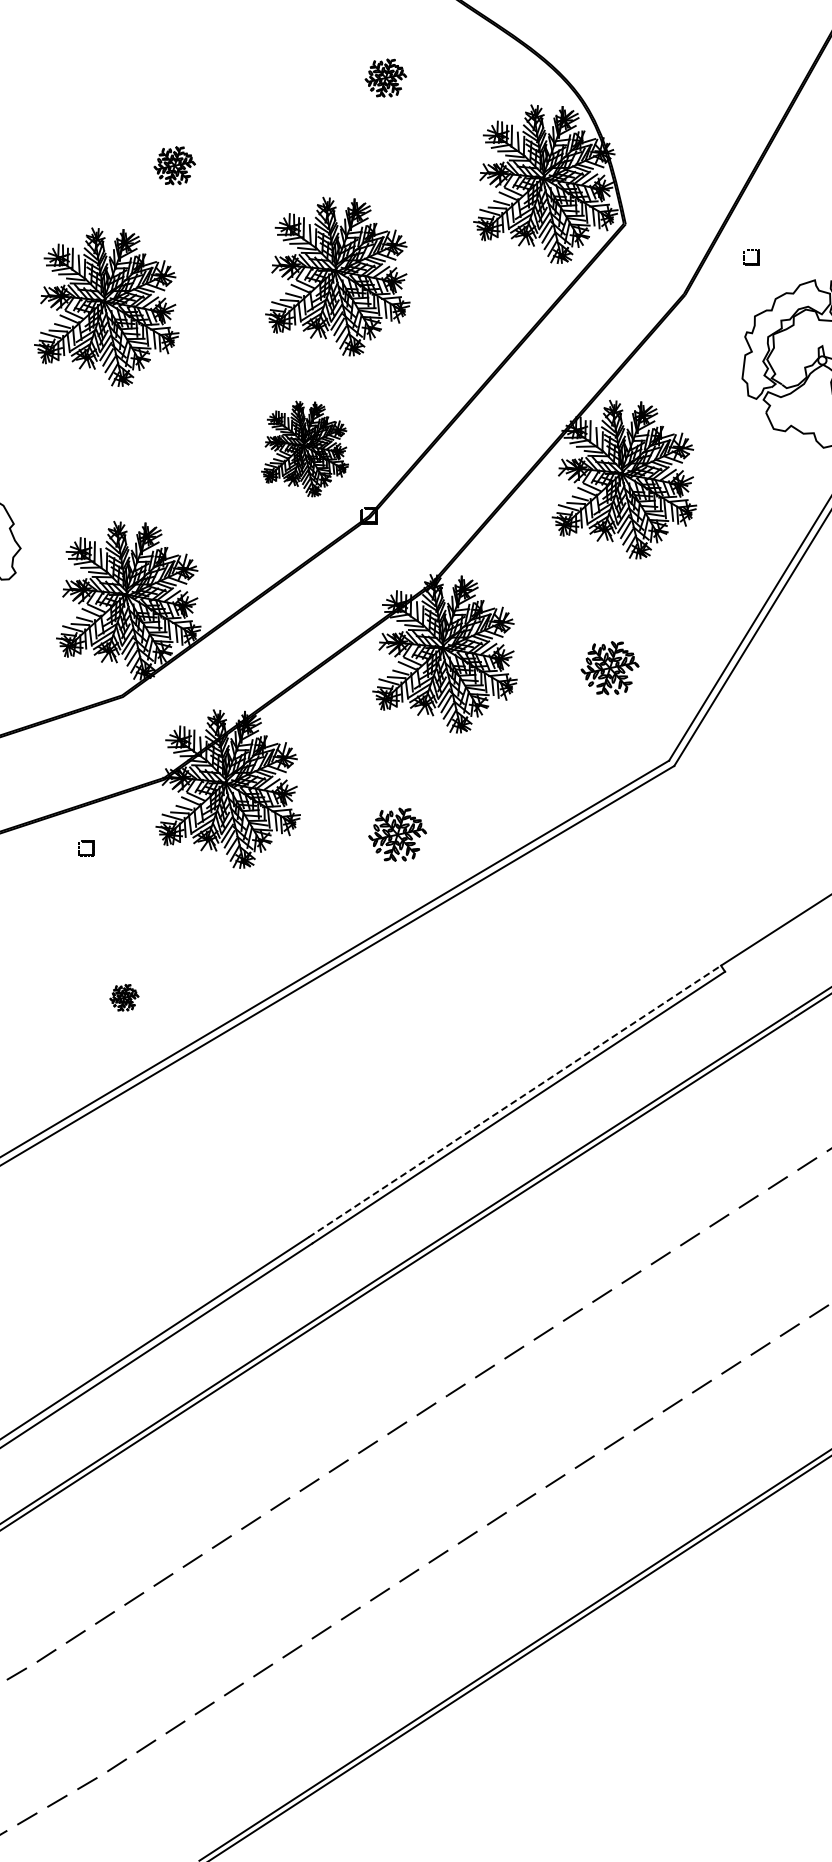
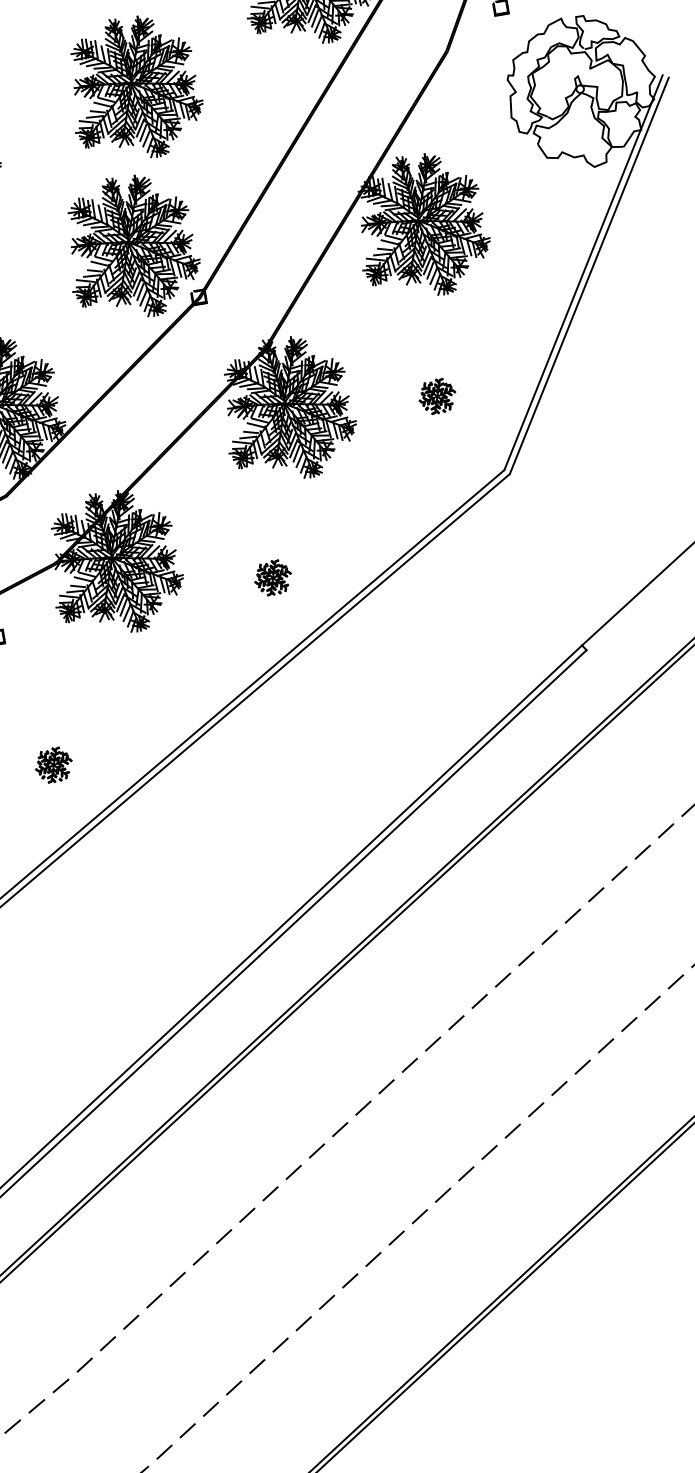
part: (304, 448) -> (130, 246), size x1.67
part: (609, 667) -> (436, 396), size x0.71
part: (397, 834) -> (272, 577), size x0.71
part: (124, 997) -> (53, 764), size x1.43
line: (514, 1101) -> (418, 798), dashed -> solid

